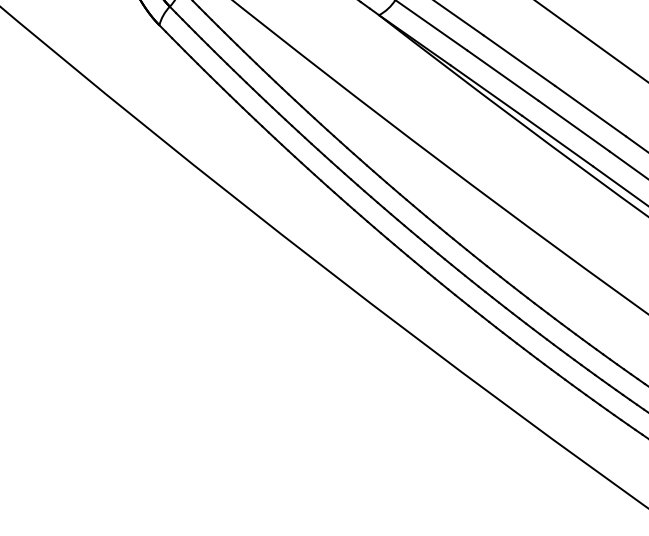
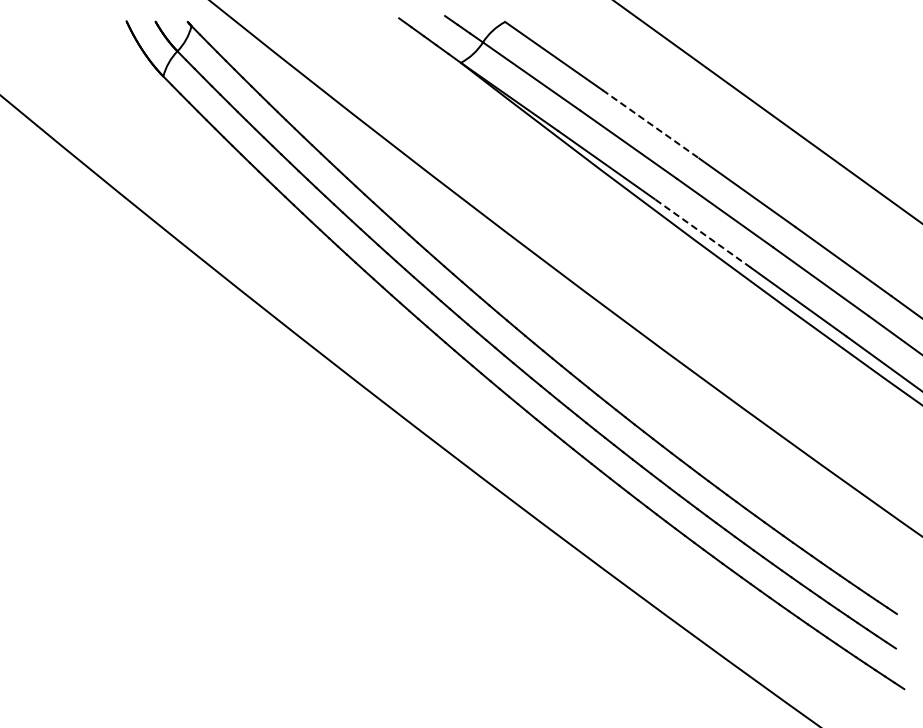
line: (519, 60) -> (651, 124), solid -> dashed
line: (557, 141) -> (702, 233), solid -> dashed

